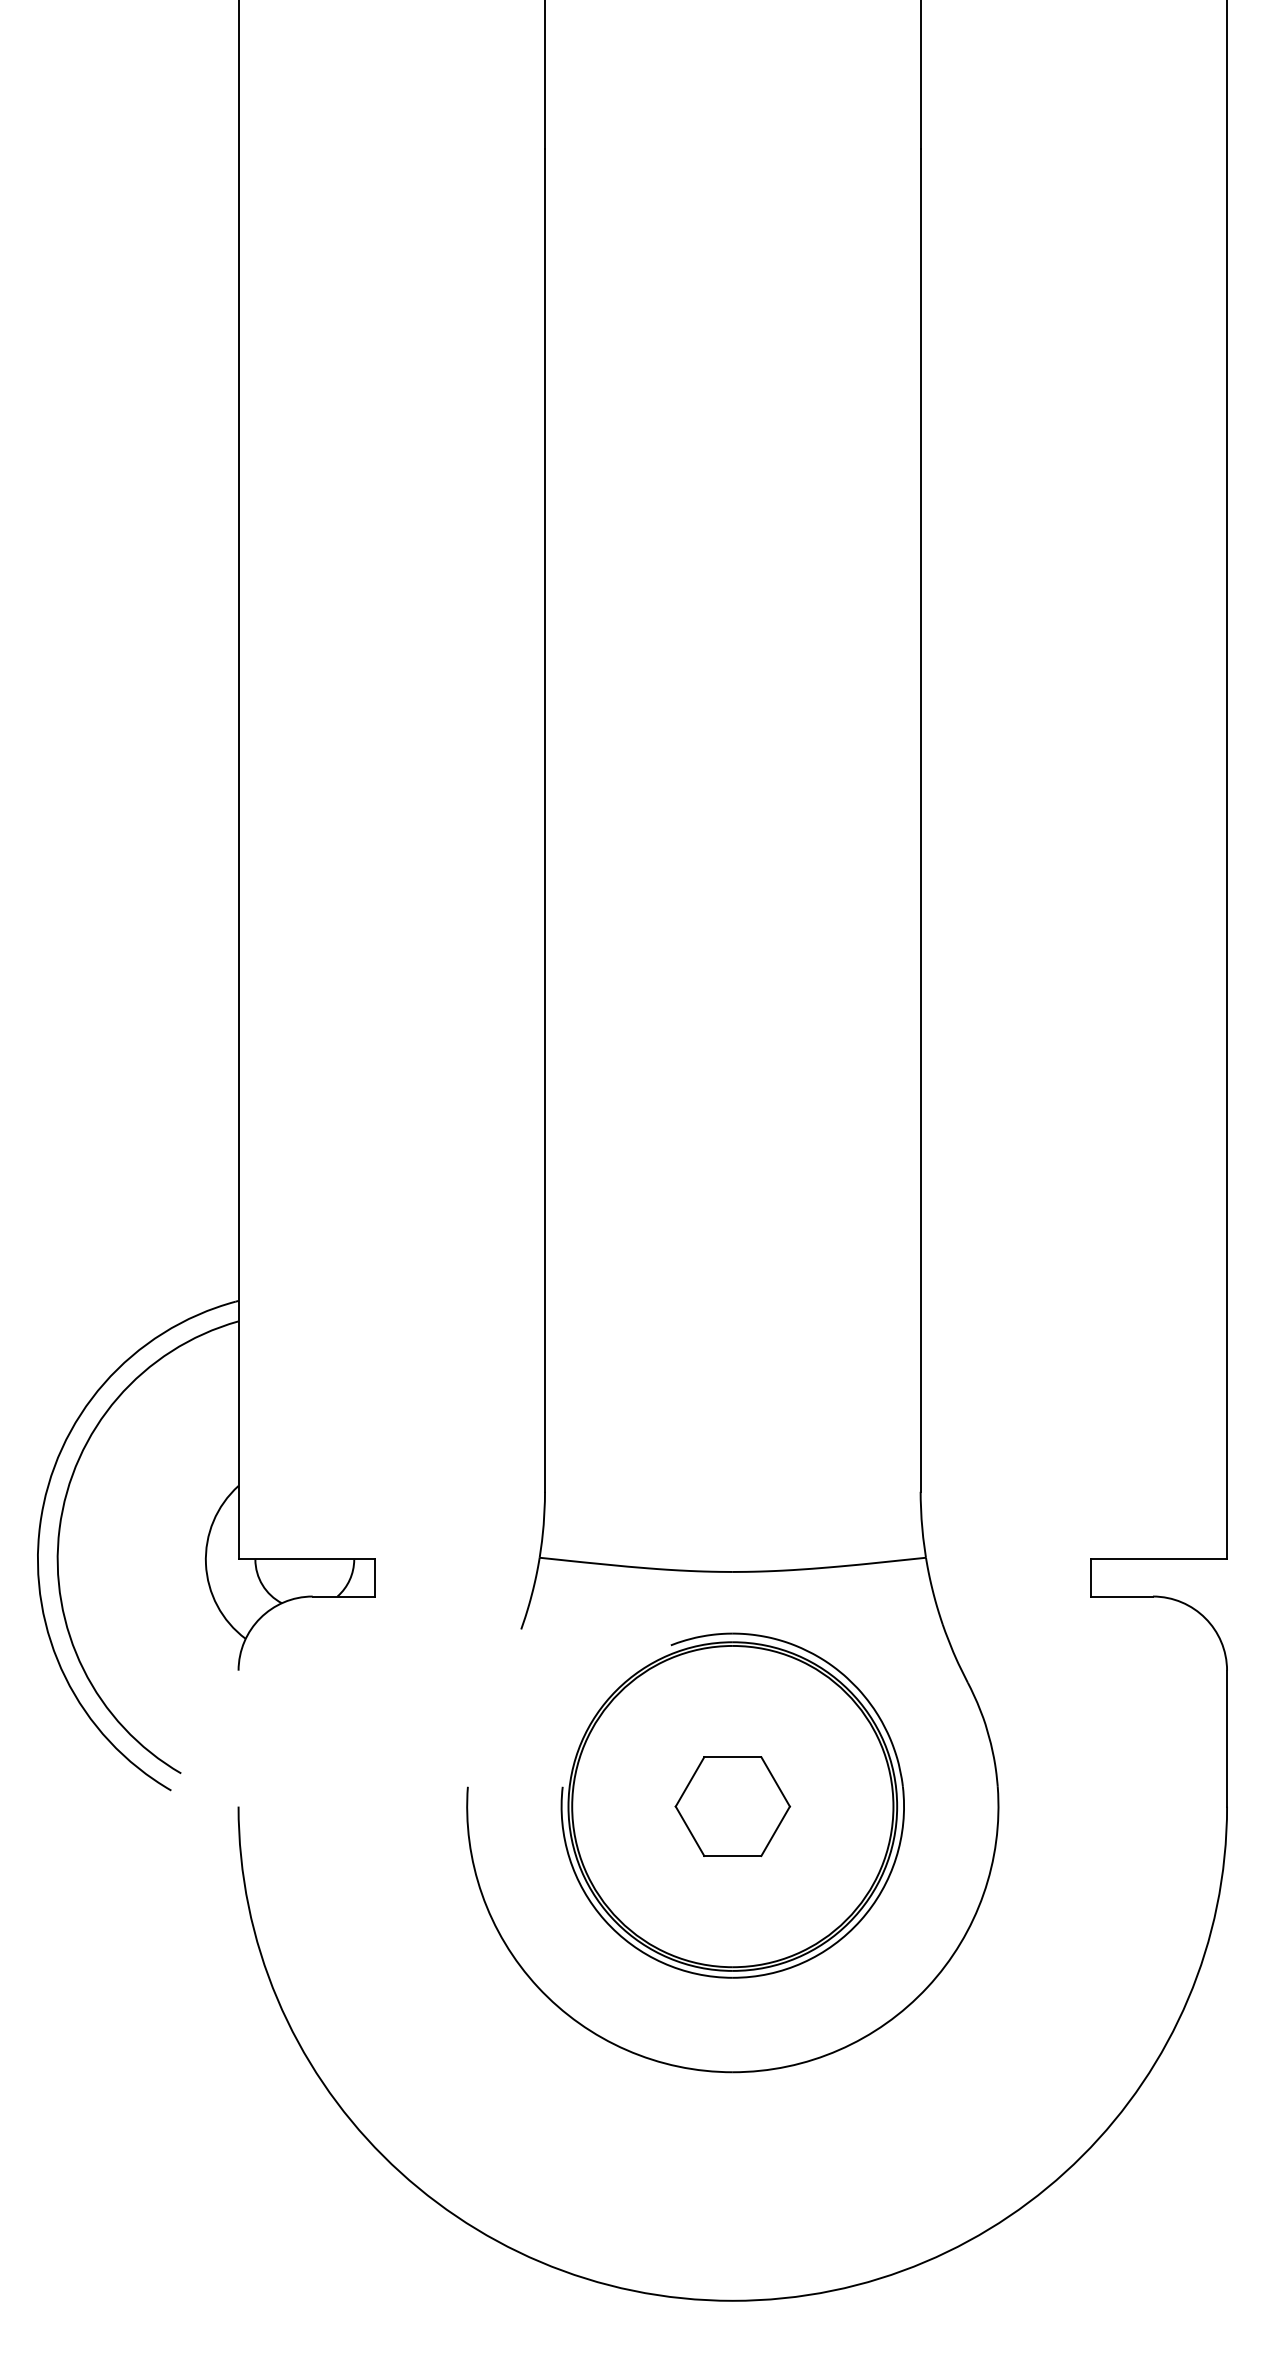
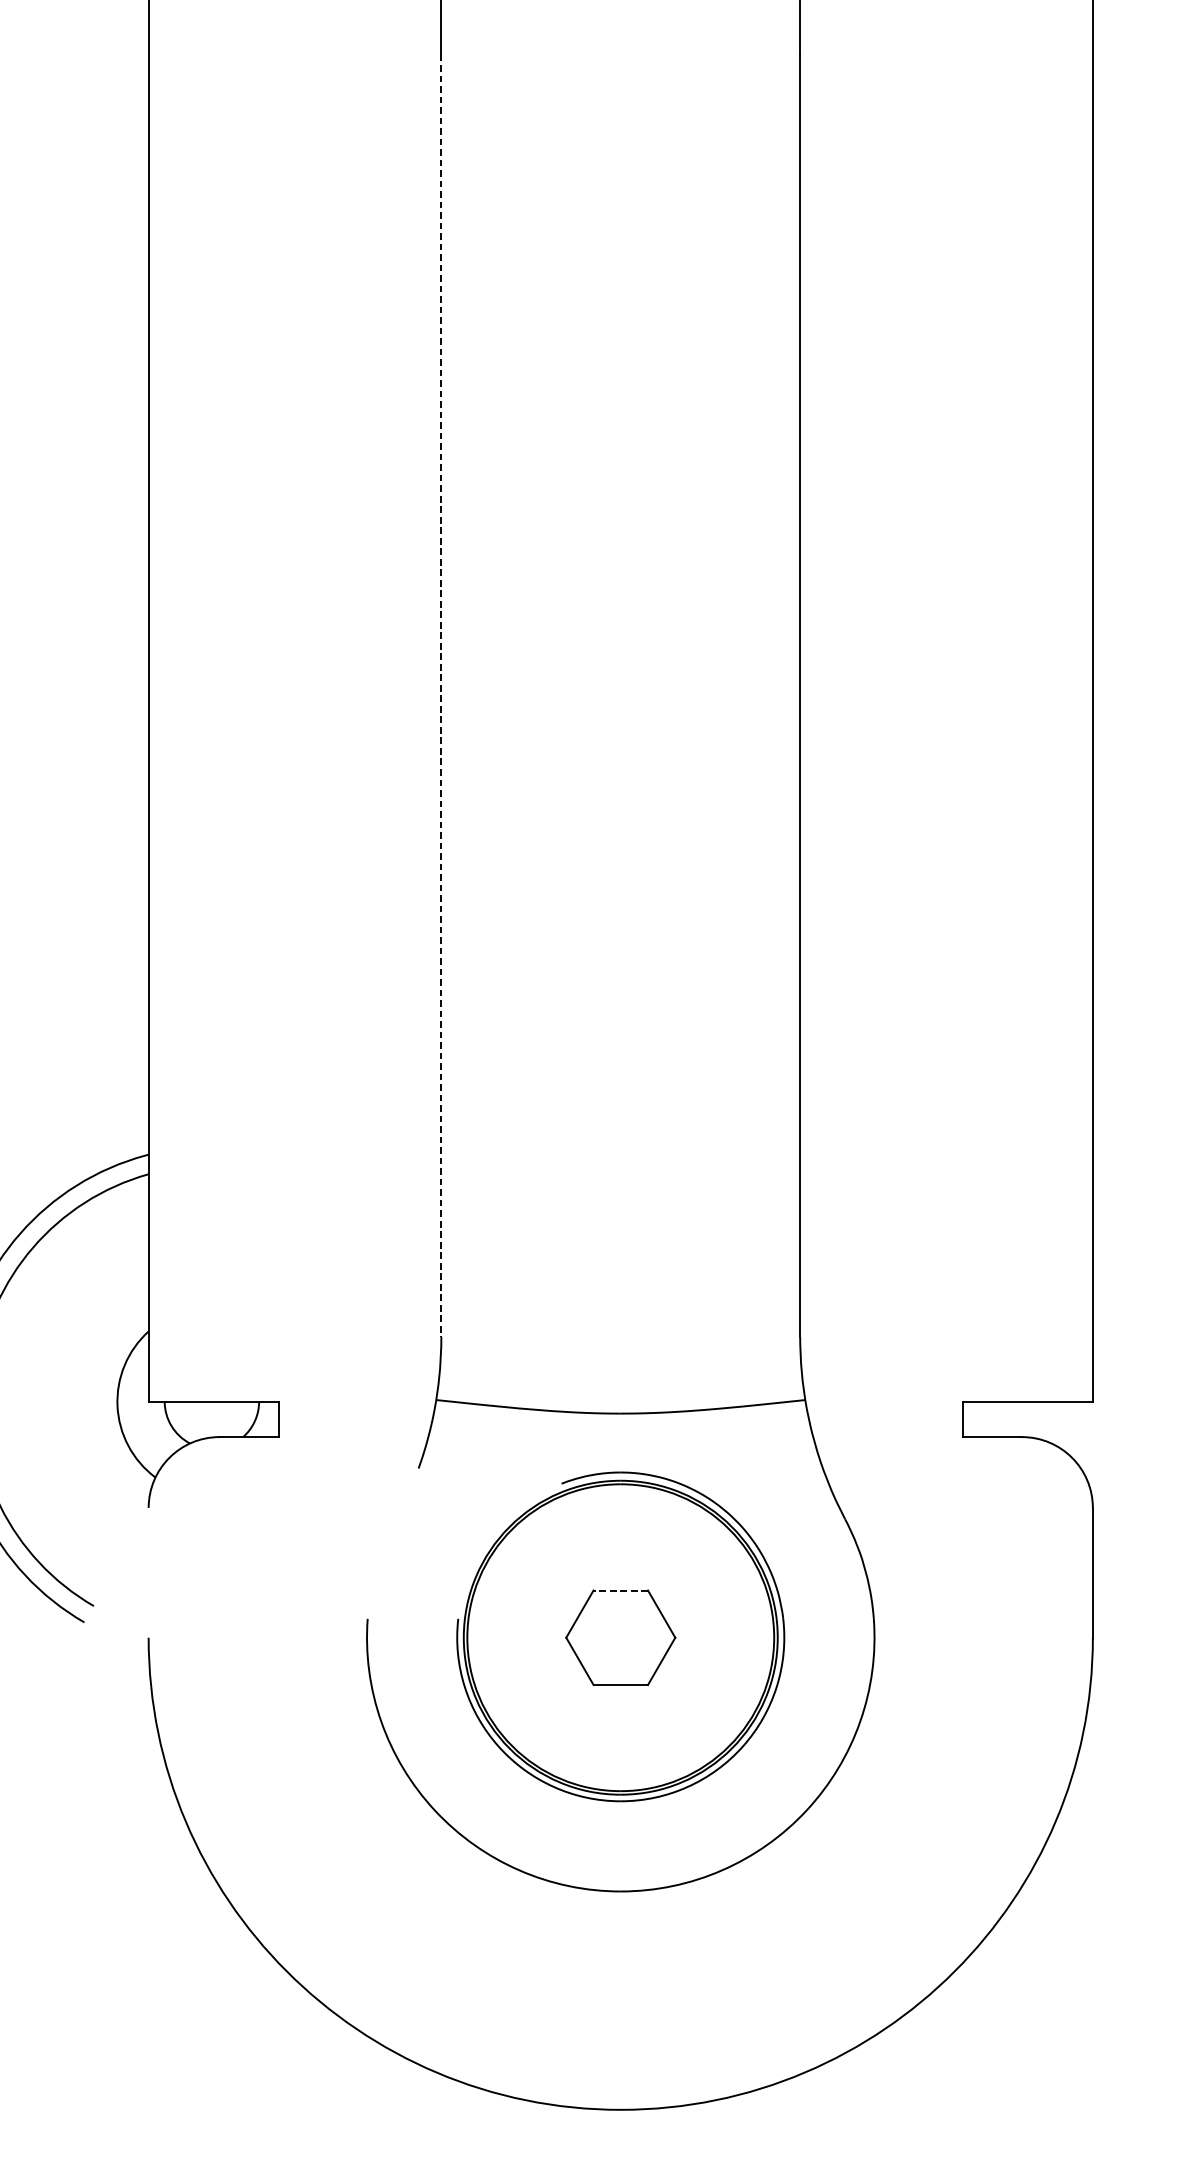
line: (545, 820) -> (441, 695), solid -> dashed
line: (732, 1757) -> (620, 1590), solid -> dashed

